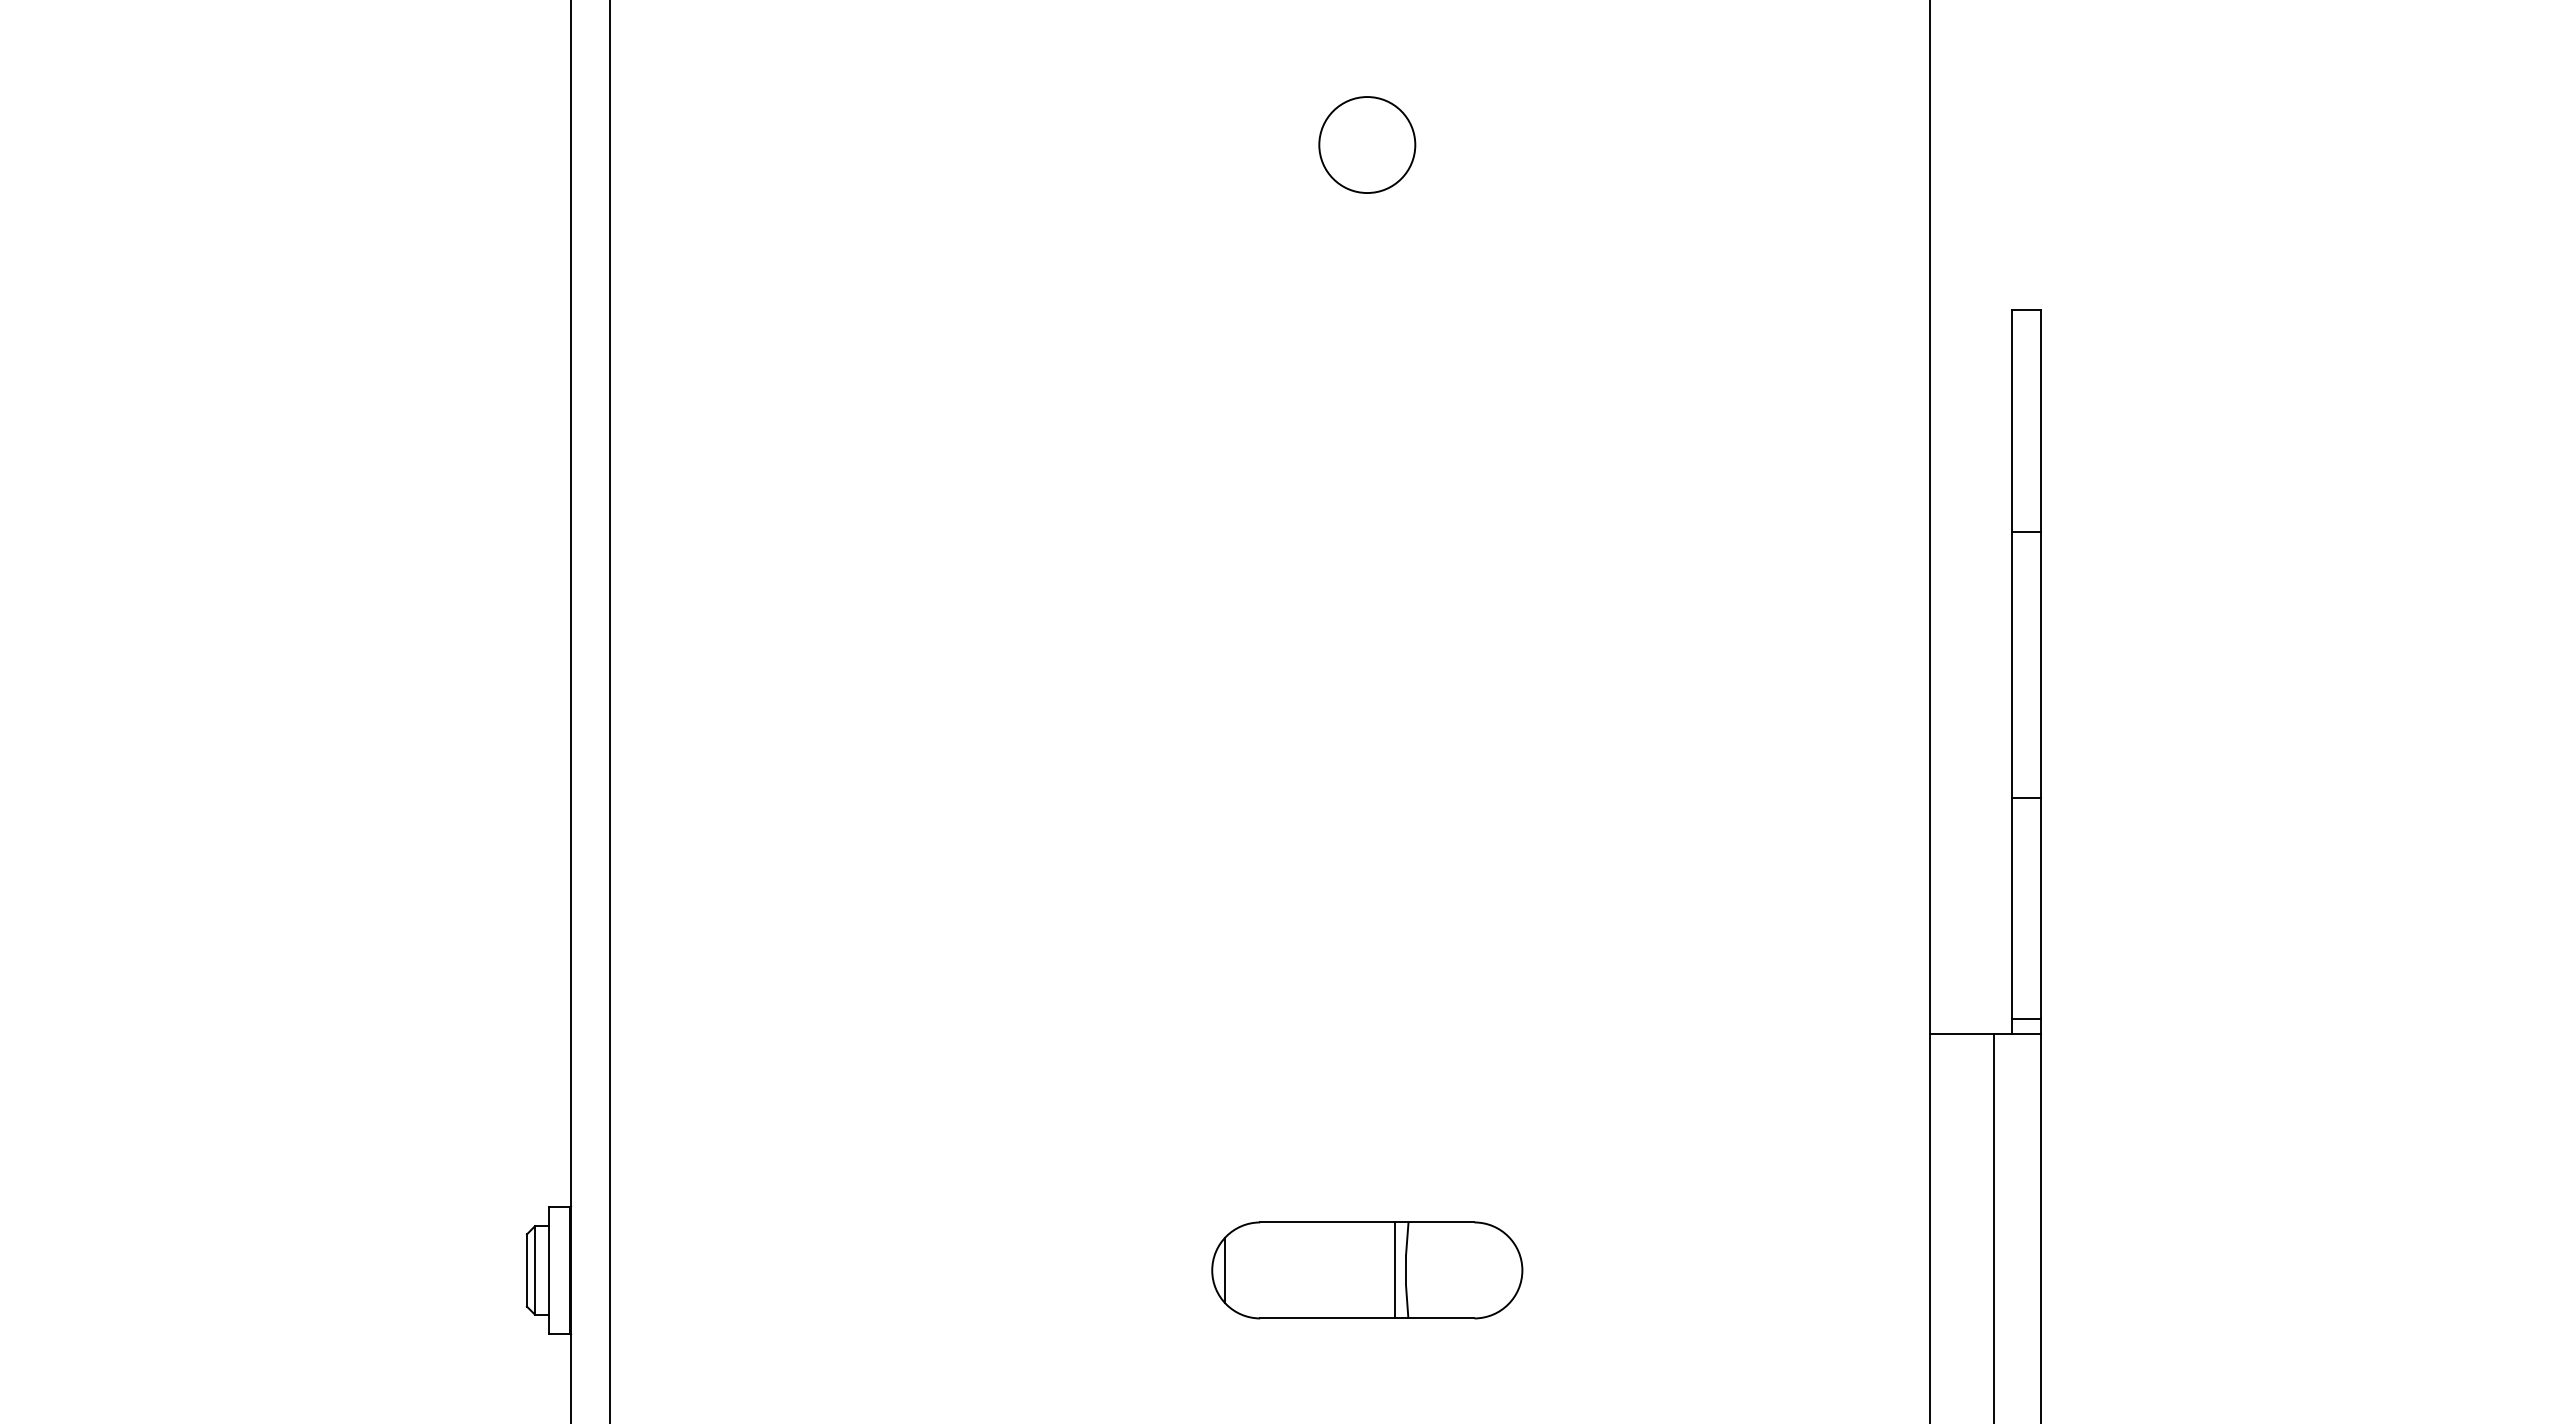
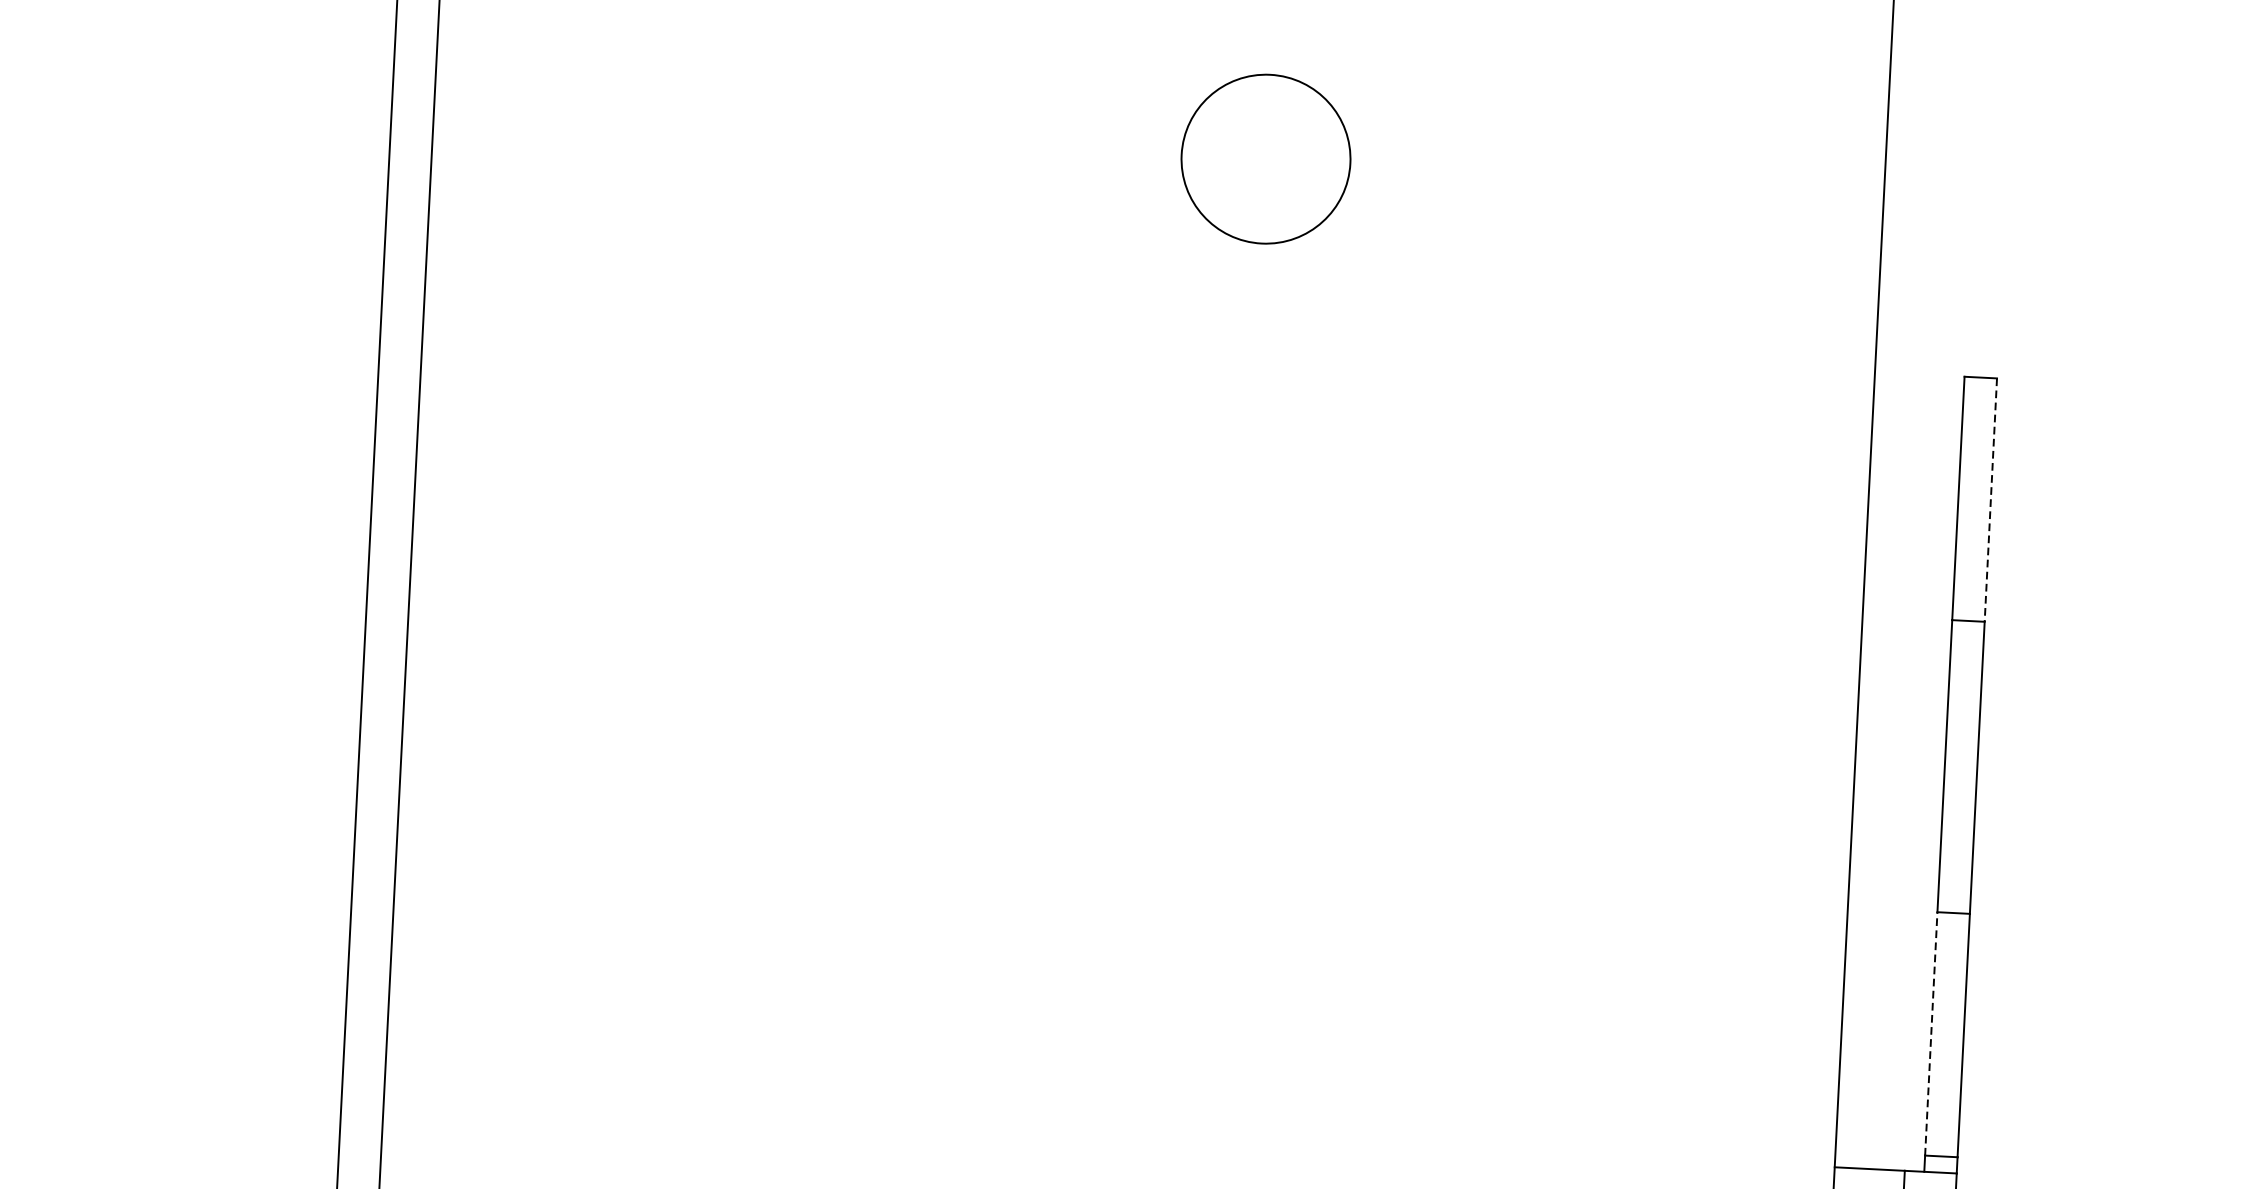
circle: (1367, 145) -> (1266, 159), size x1.6
line: (2041, 421) -> (1991, 500), solid -> dashed
line: (2011, 908) -> (1931, 1033), solid -> dashed

